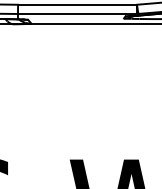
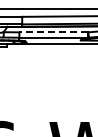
line: (76, 4) -> (53, 32), solid -> dashed

